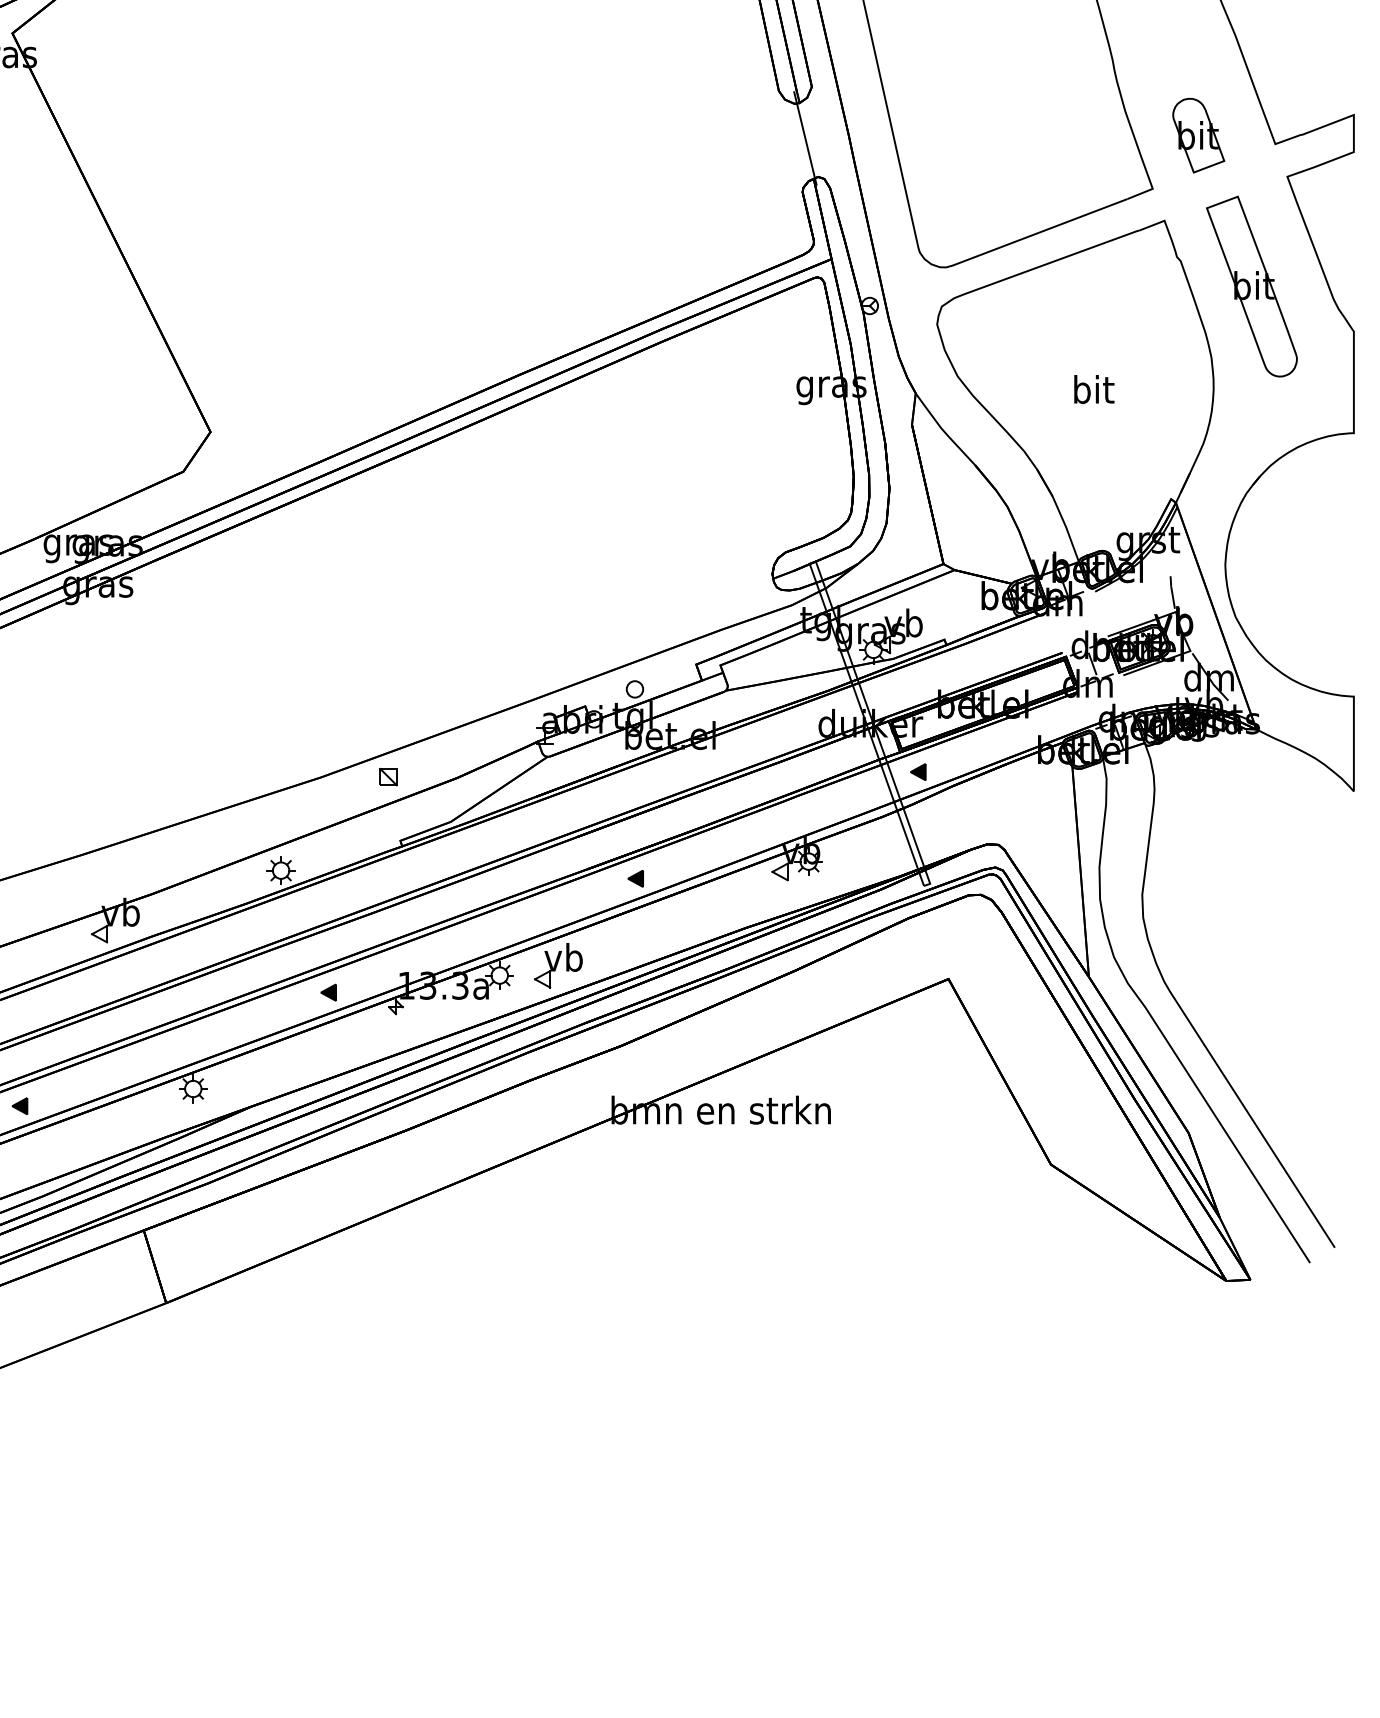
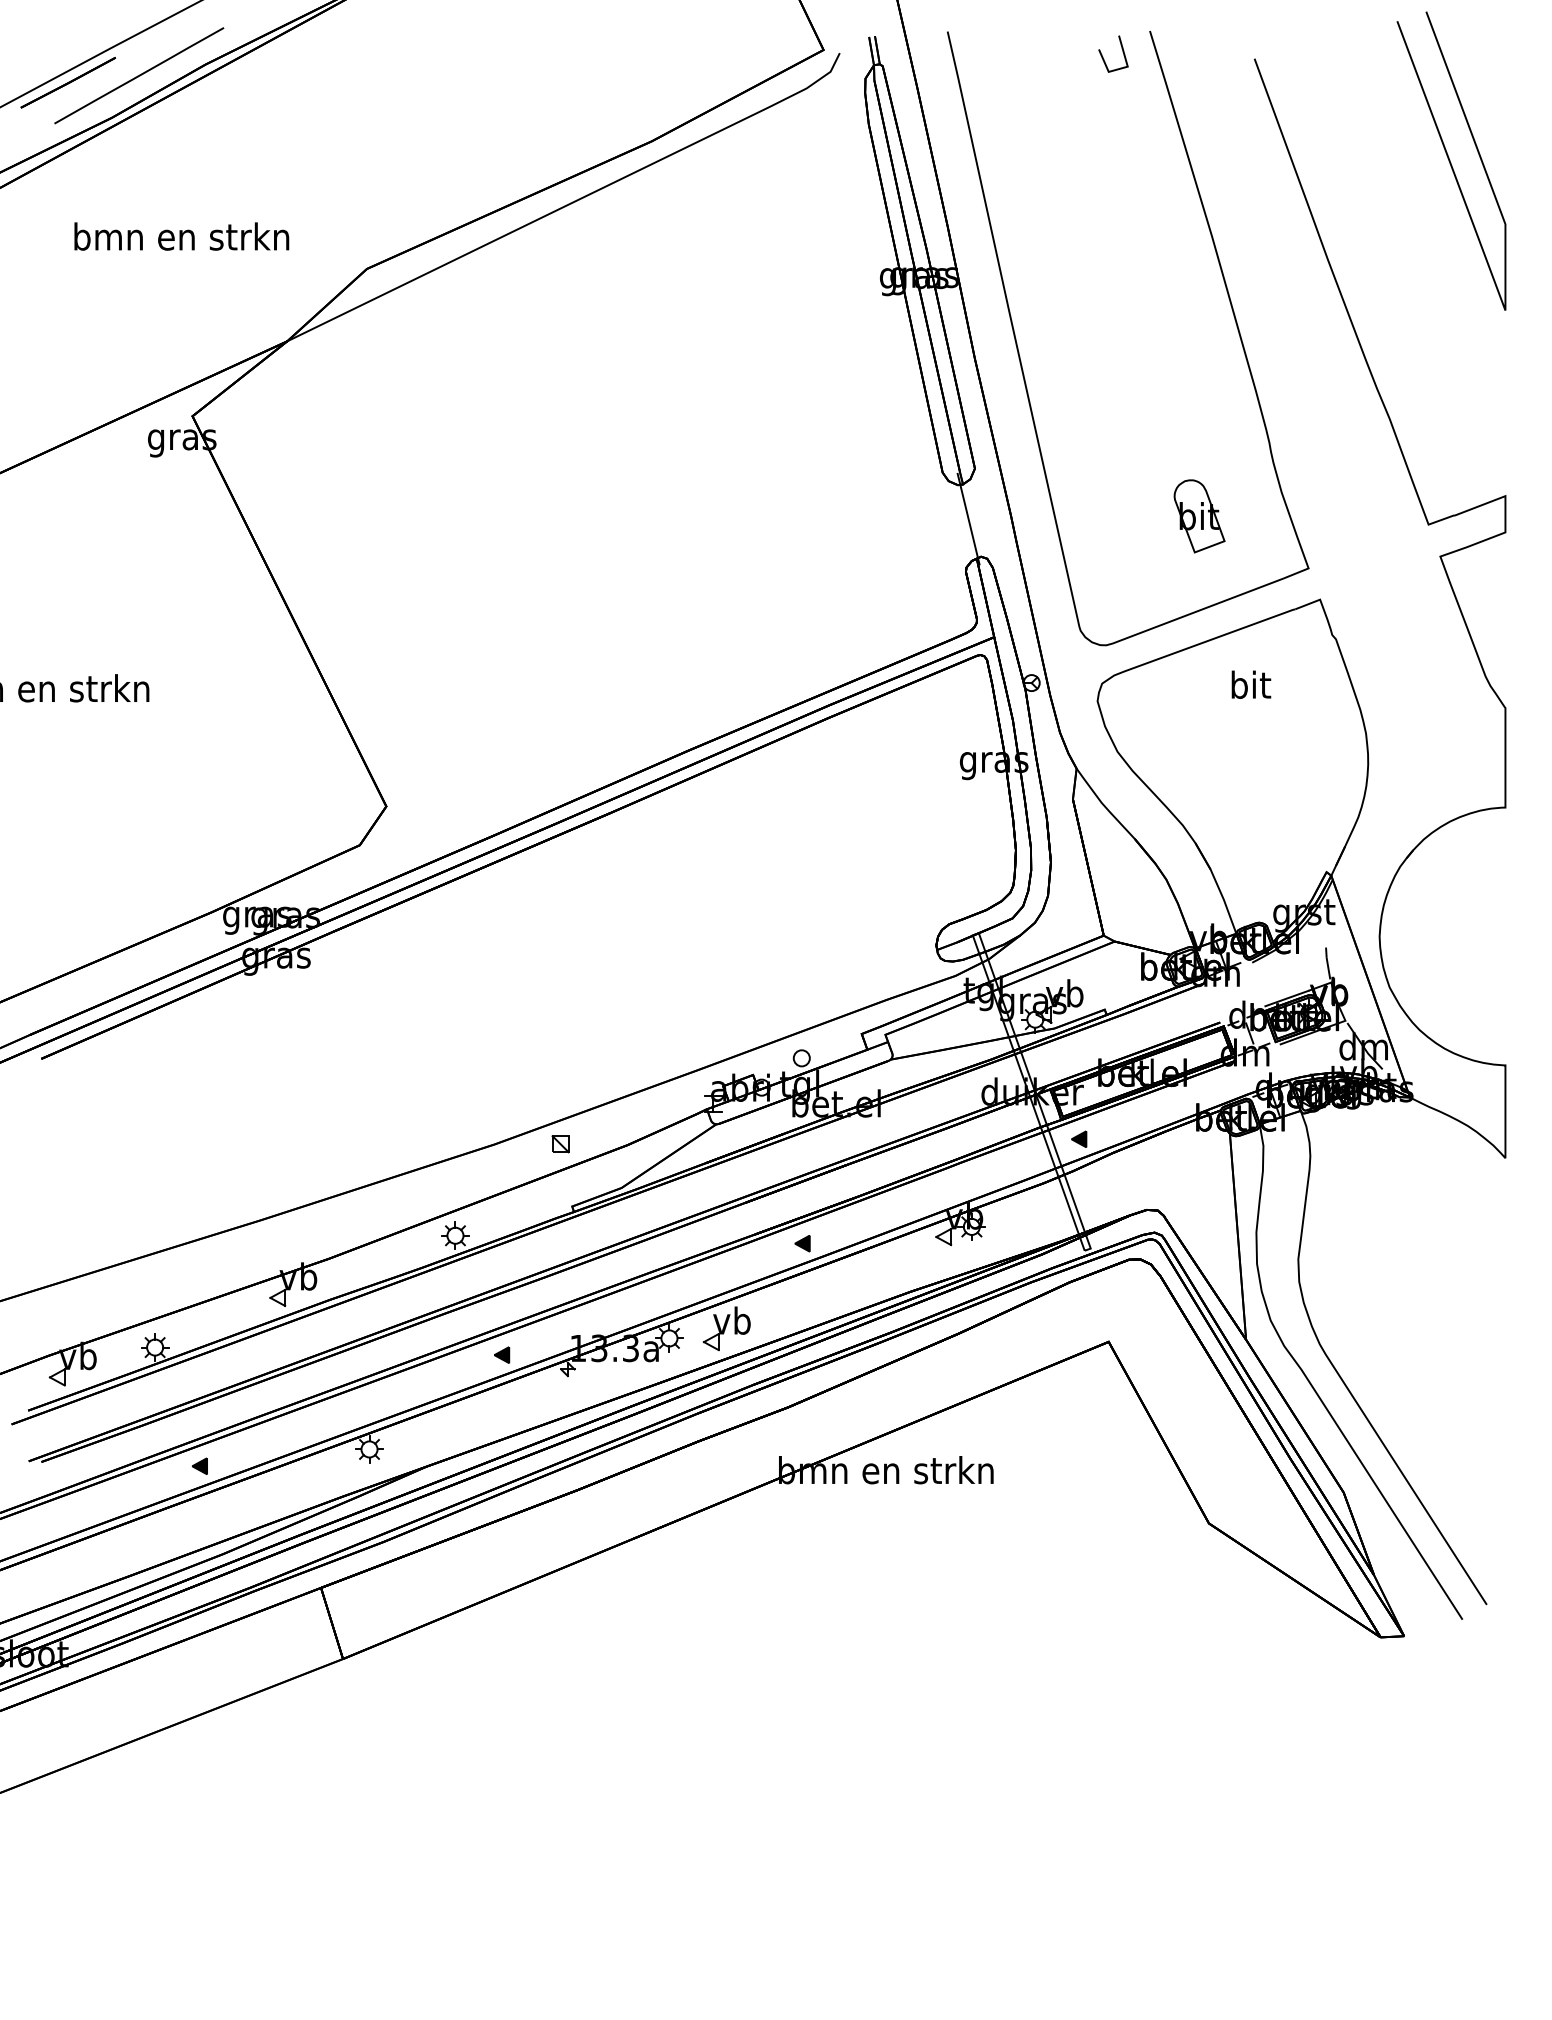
part: (1198, 135) -> (1199, 516), moved
part: (1251, 285) -> (1405, 663), removed
text: (1094, 389) -> (1251, 684), moved

